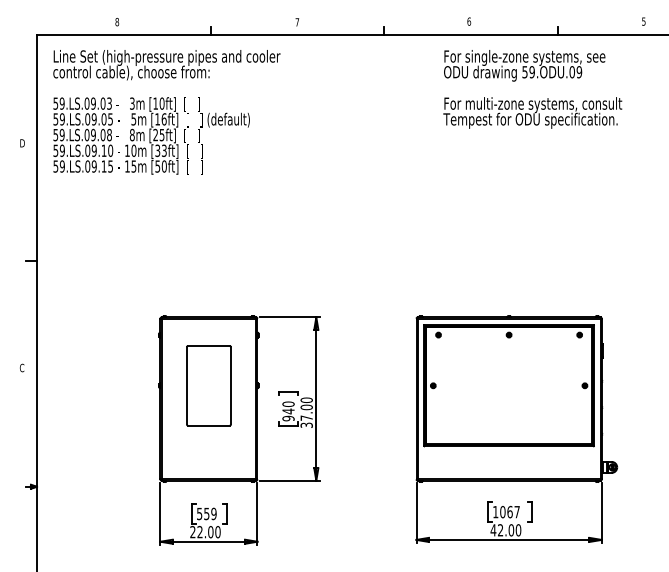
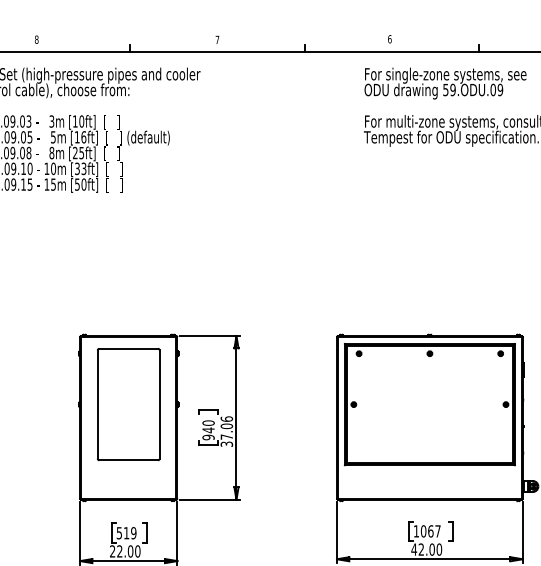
part: (208, 385) -> (128, 404), size x1.4
text: (306, 399) -> (226, 418), 37.00 -> 37.06
text: (206, 513) -> (126, 532), 559 -> 519

